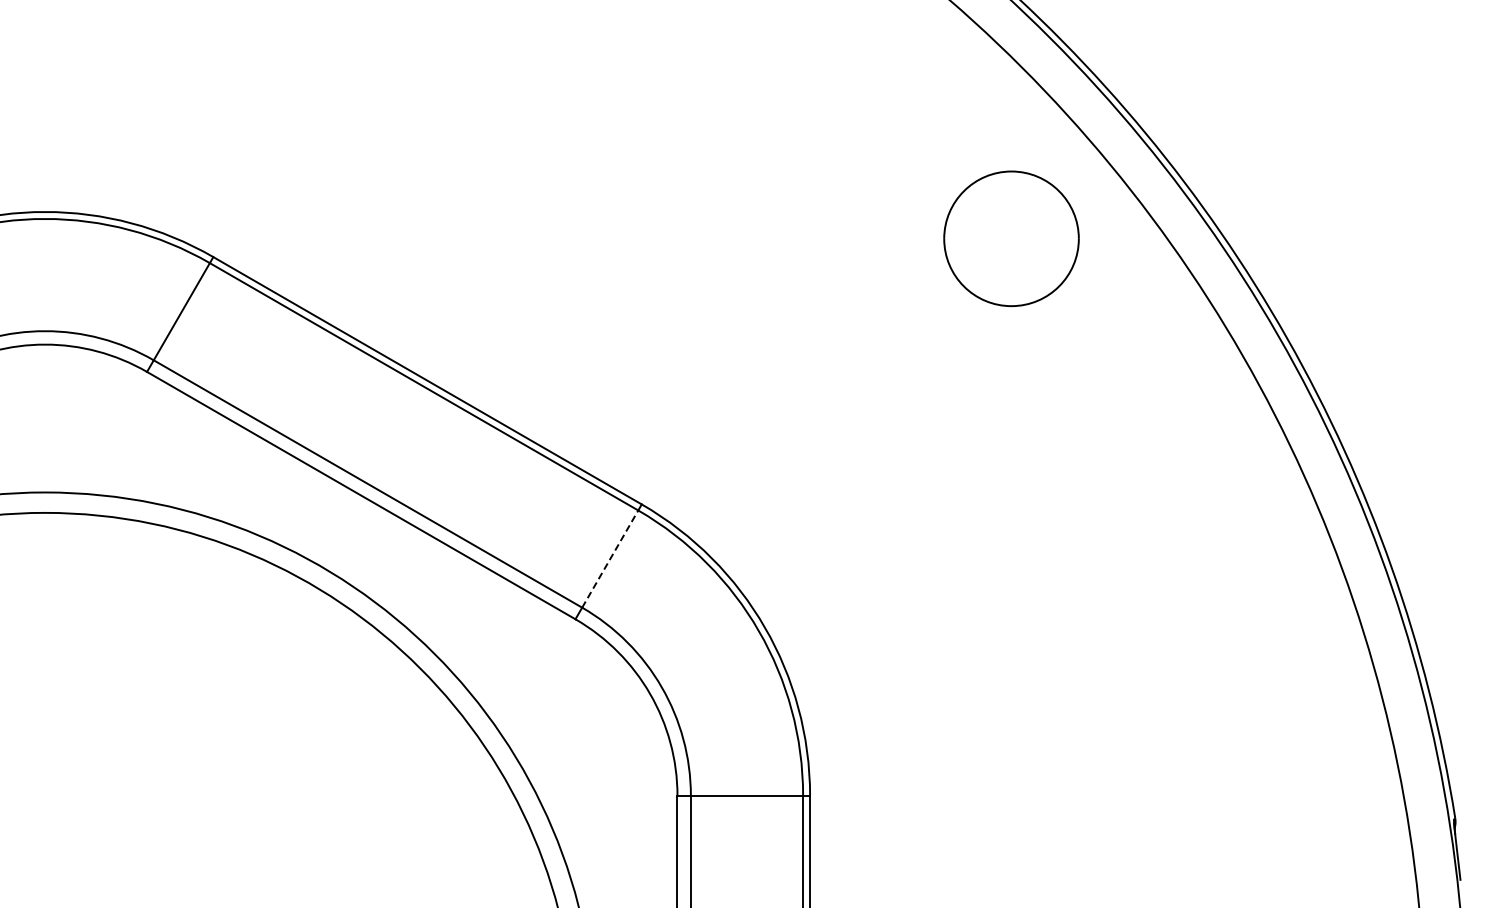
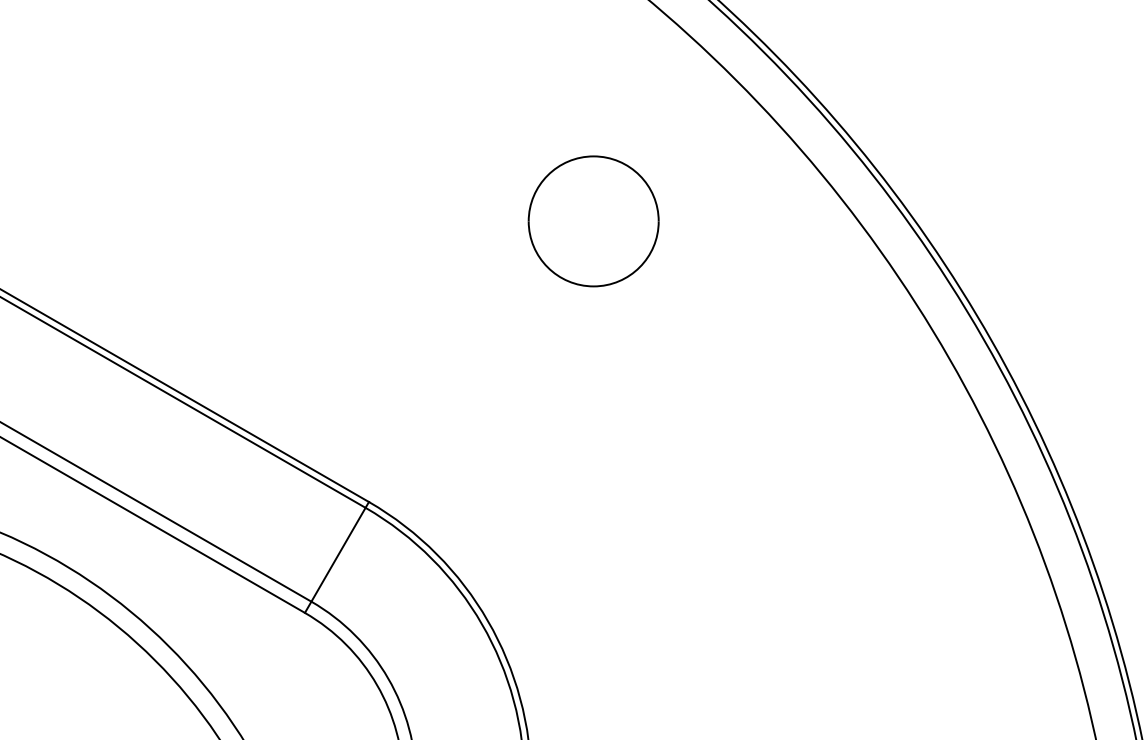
part: (1011, 238) -> (593, 221), moved
line: (610, 558) -> (338, 554), dashed -> solid

